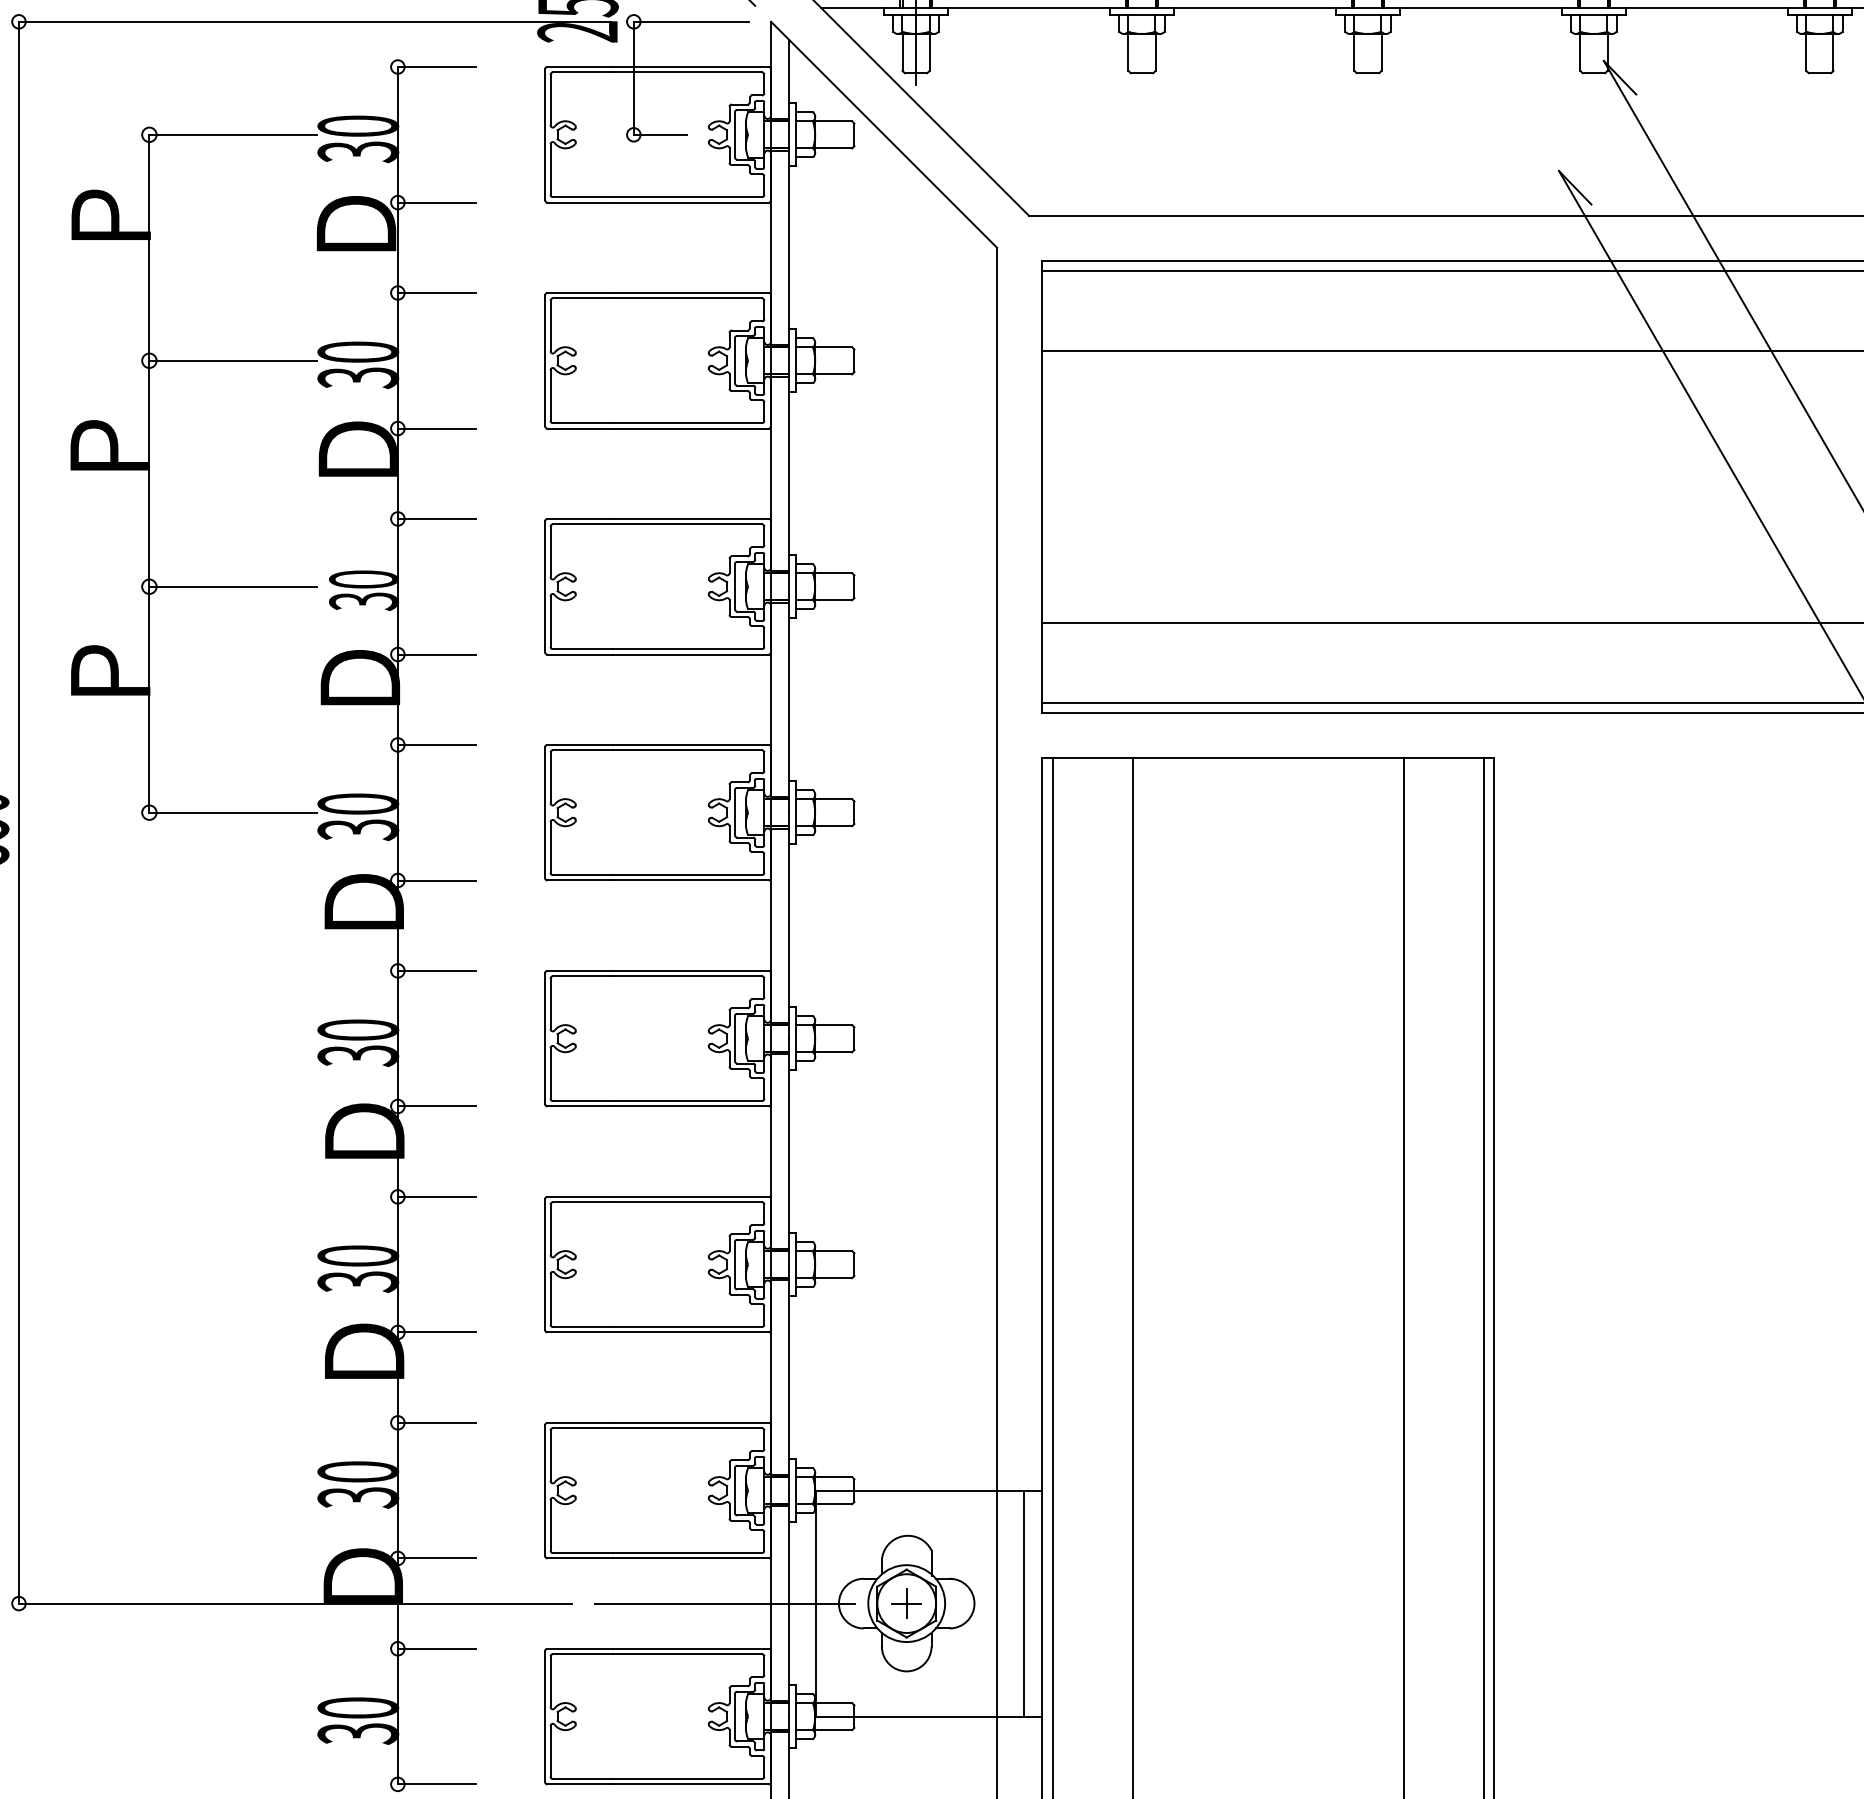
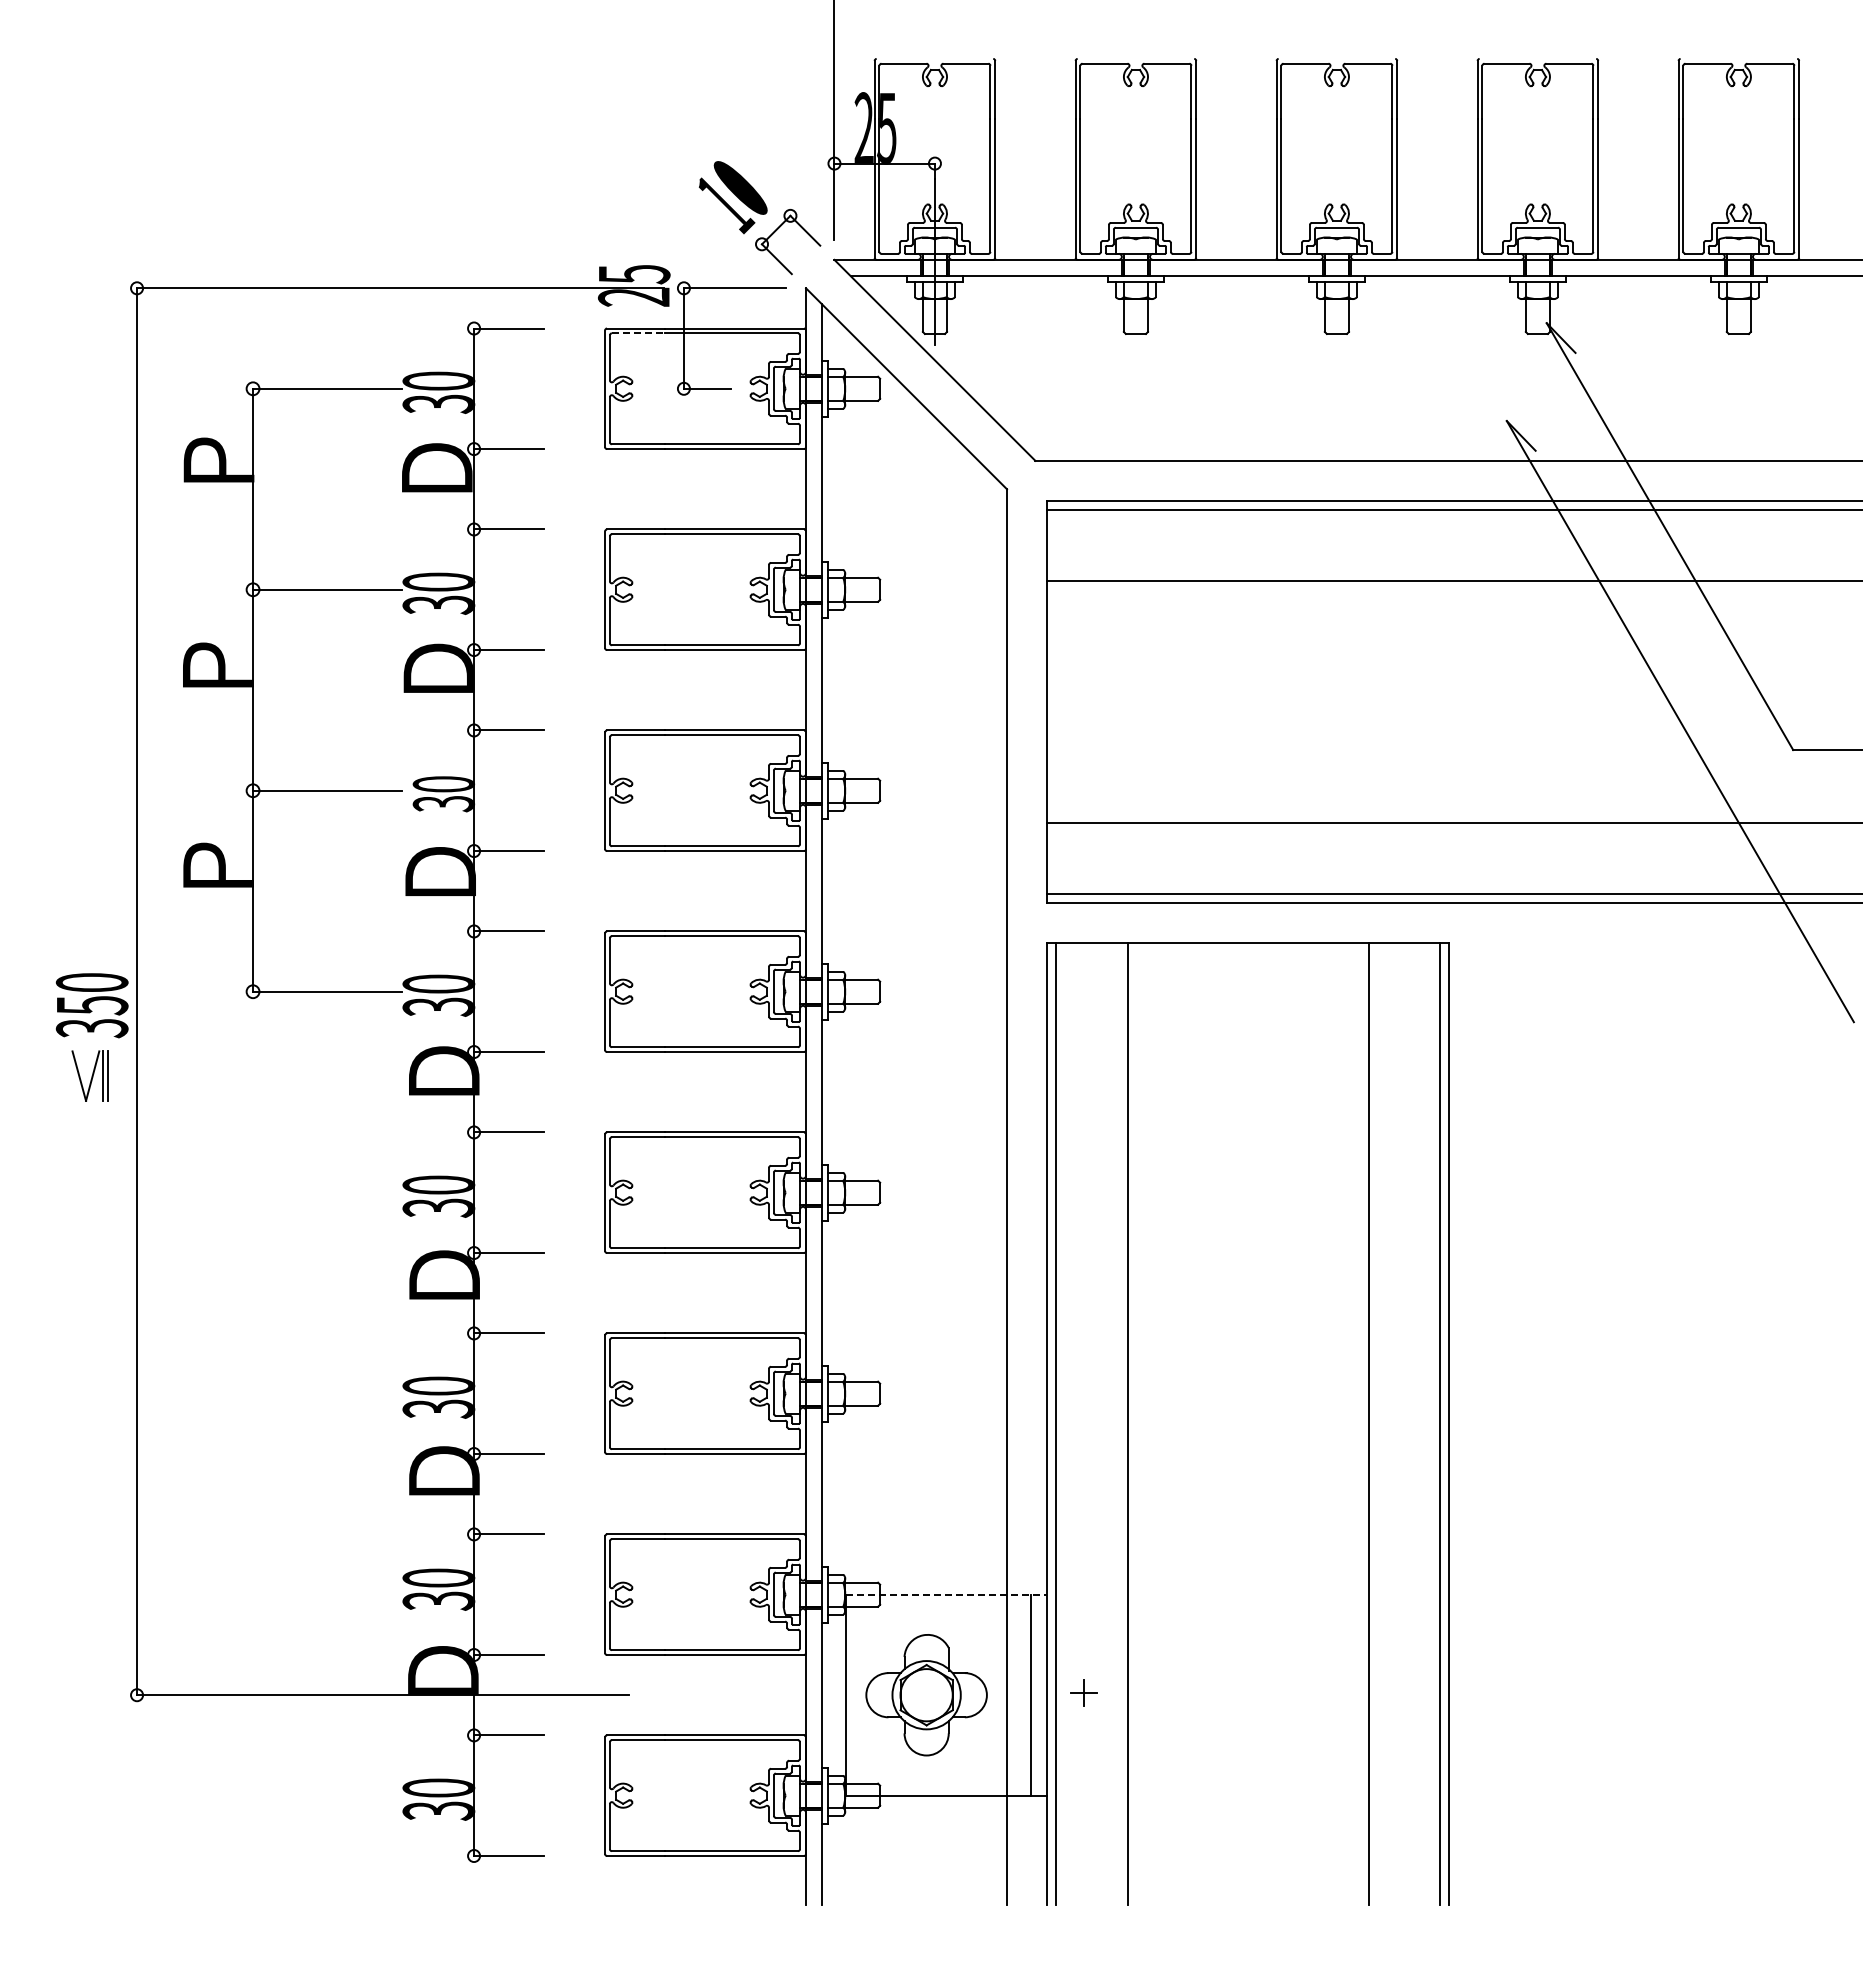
line: (582, 72) -> (638, 333), solid -> dashed
line: (930, 1490) -> (947, 1594), solid -> dashed
part: (906, 1602) -> (1083, 1692), moved
line: (724, 1603) -> (764, 1695), removed

